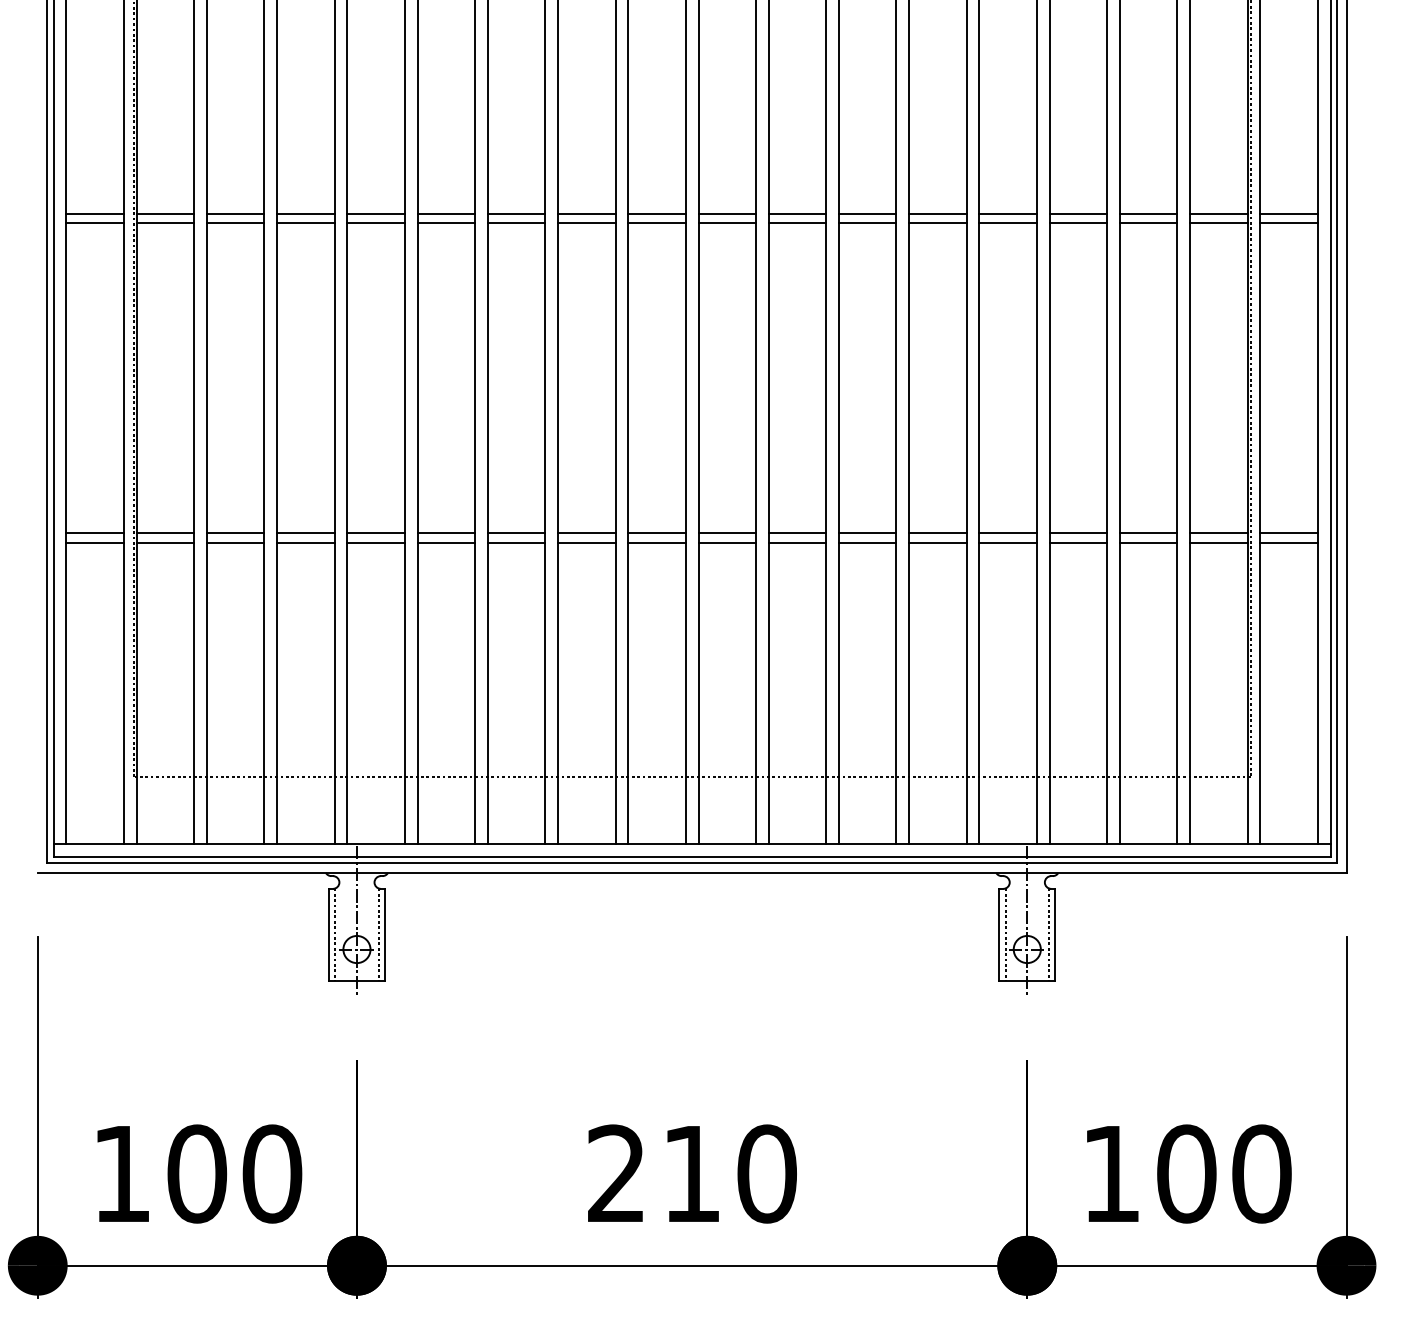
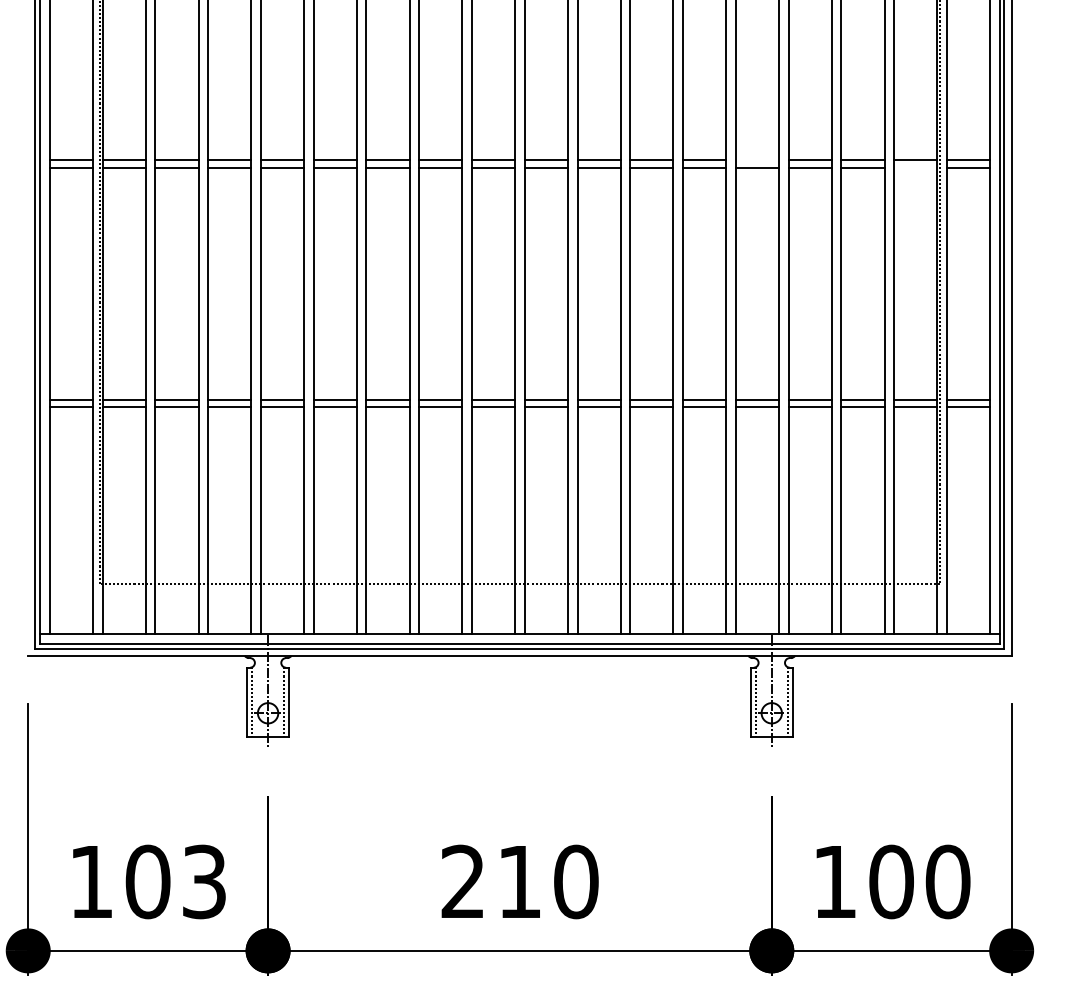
line: (1007, 213) -> (756, 160), removed
line: (1218, 223) -> (915, 167), removed
text: (272, 1173) -> (204, 881), 100 -> 103

